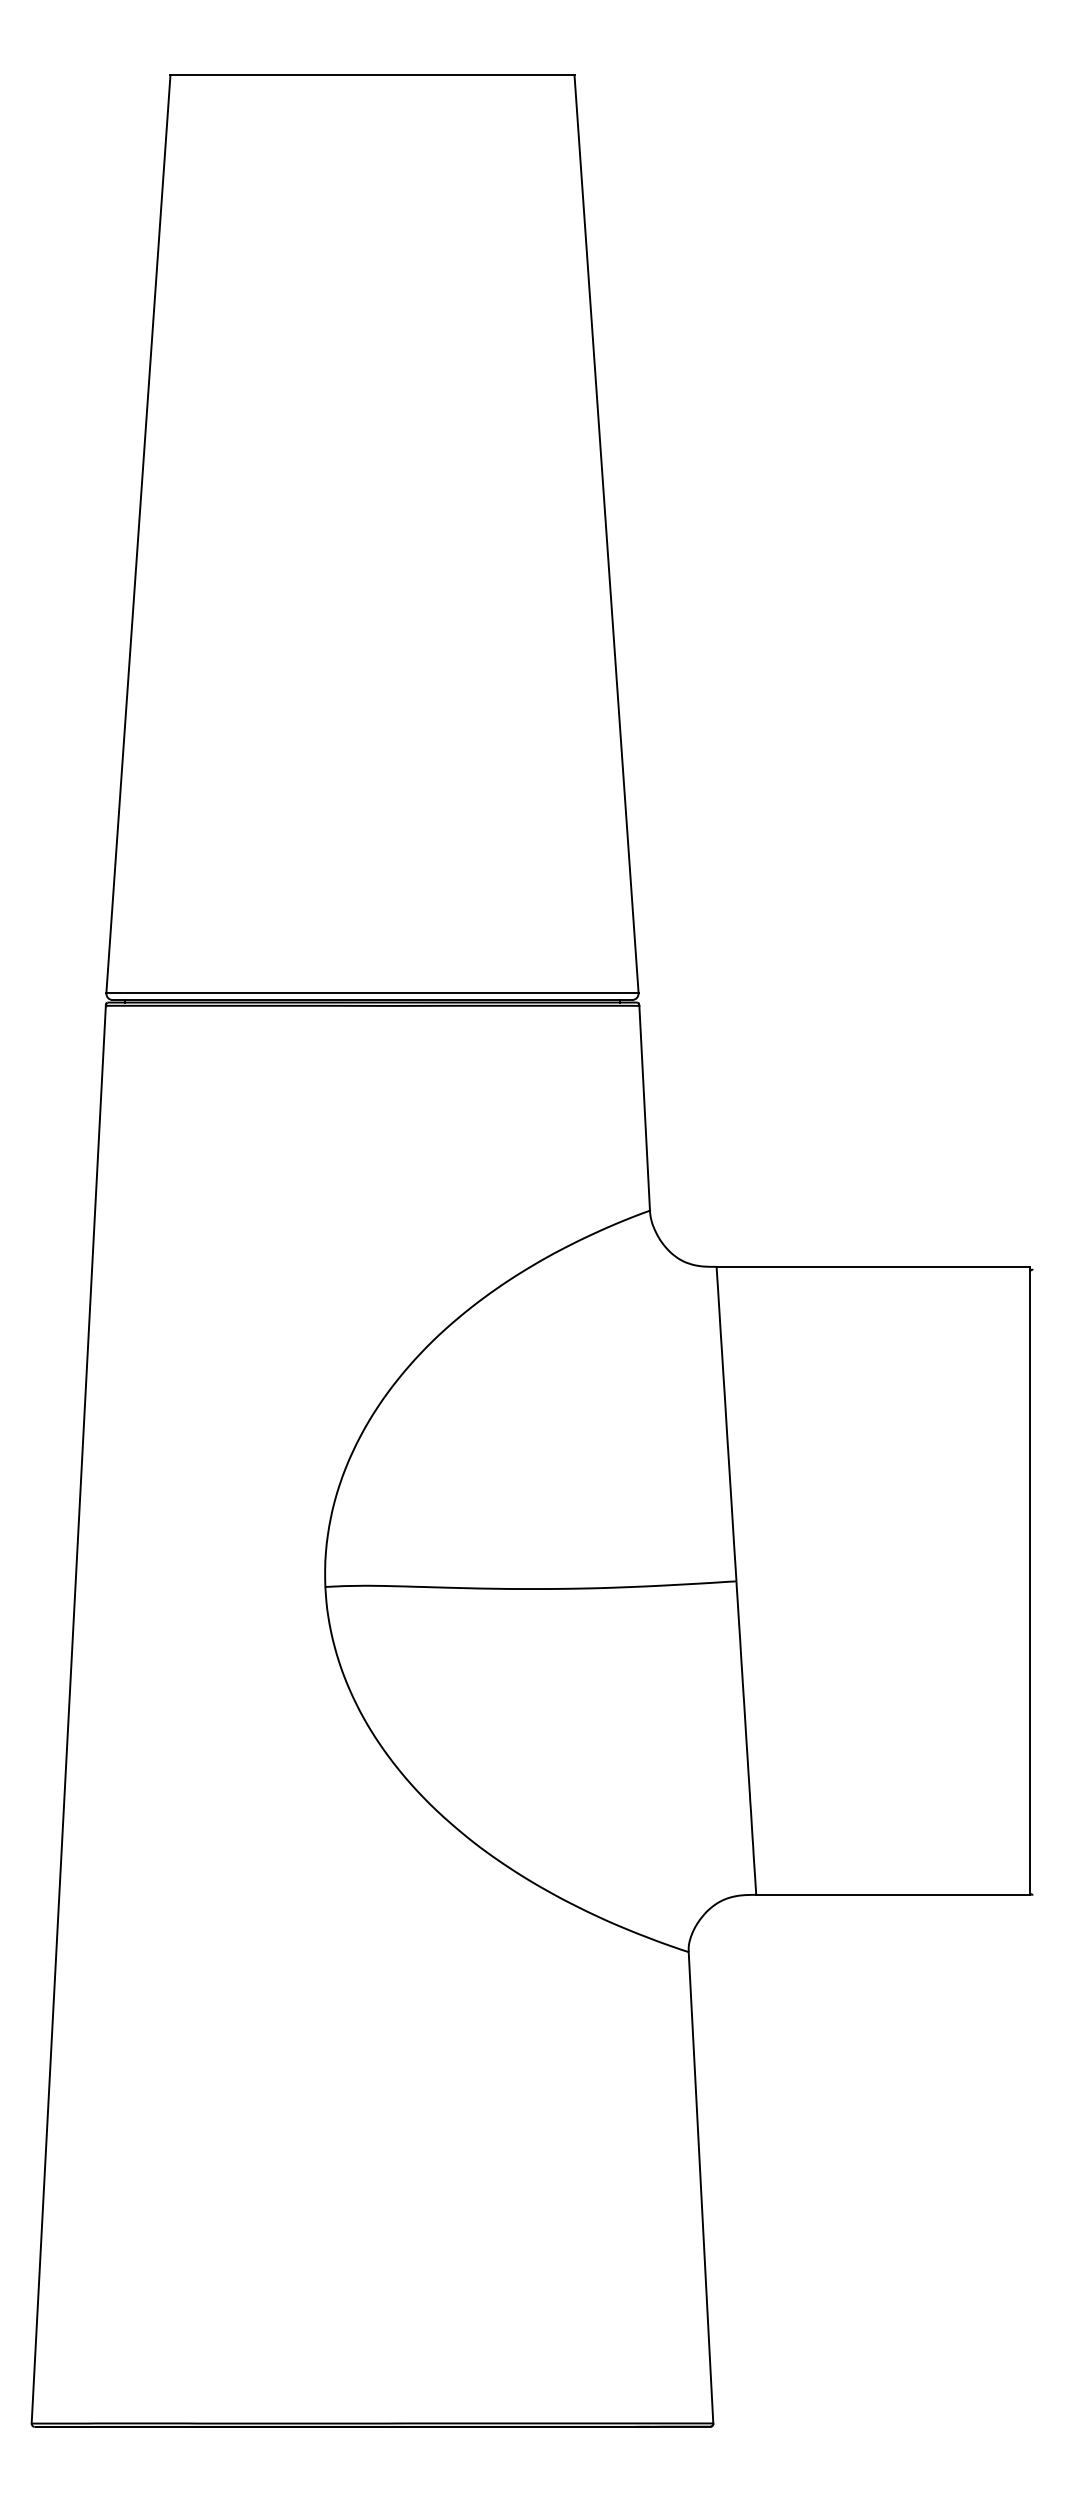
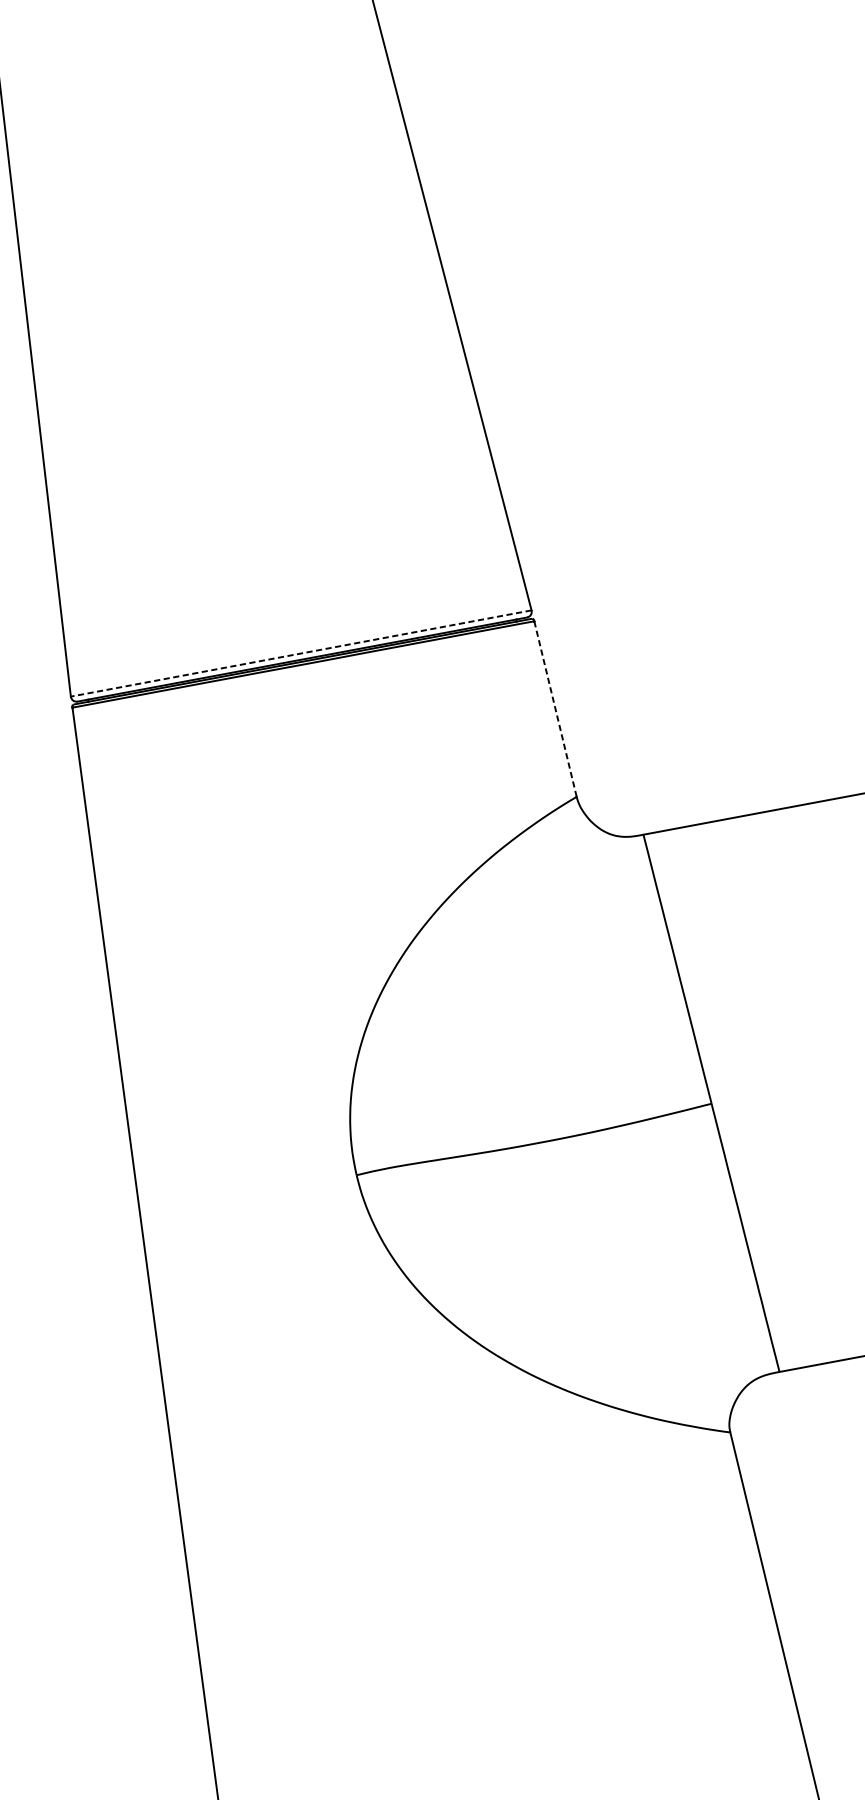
line: (371, 993) -> (300, 654), solid -> dashed
line: (644, 1108) -> (555, 709), solid -> dashed

